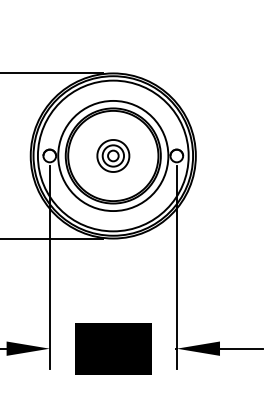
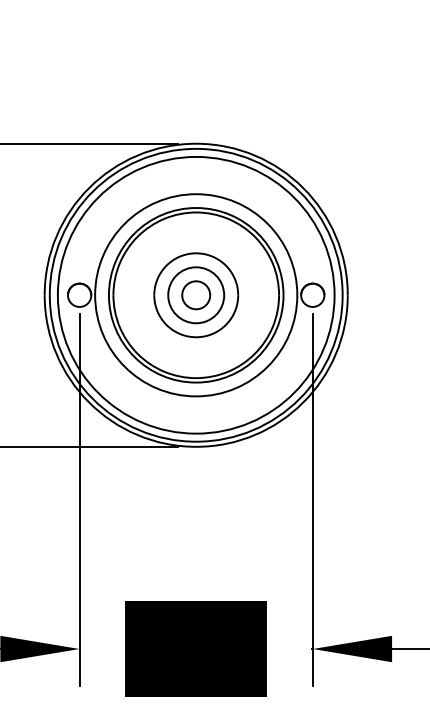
part: (113, 155) -> (196, 294), size x1.43

